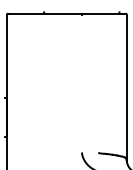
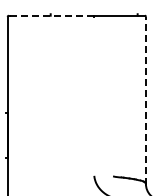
line: (45, 13) -> (52, 15), solid -> dashed
line: (127, 87) -> (146, 100), solid -> dashed

